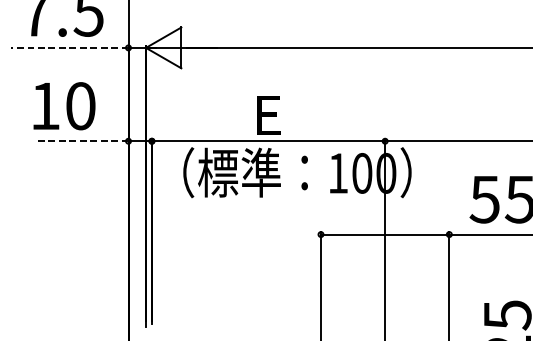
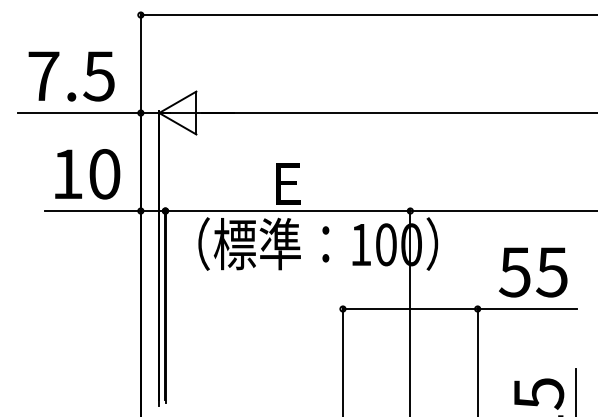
line: (69, 48) -> (78, 113), dashed -> solid
text: (64, 106) -> (87, 174), moved
line: (82, 141) -> (92, 211), dashed -> solid

